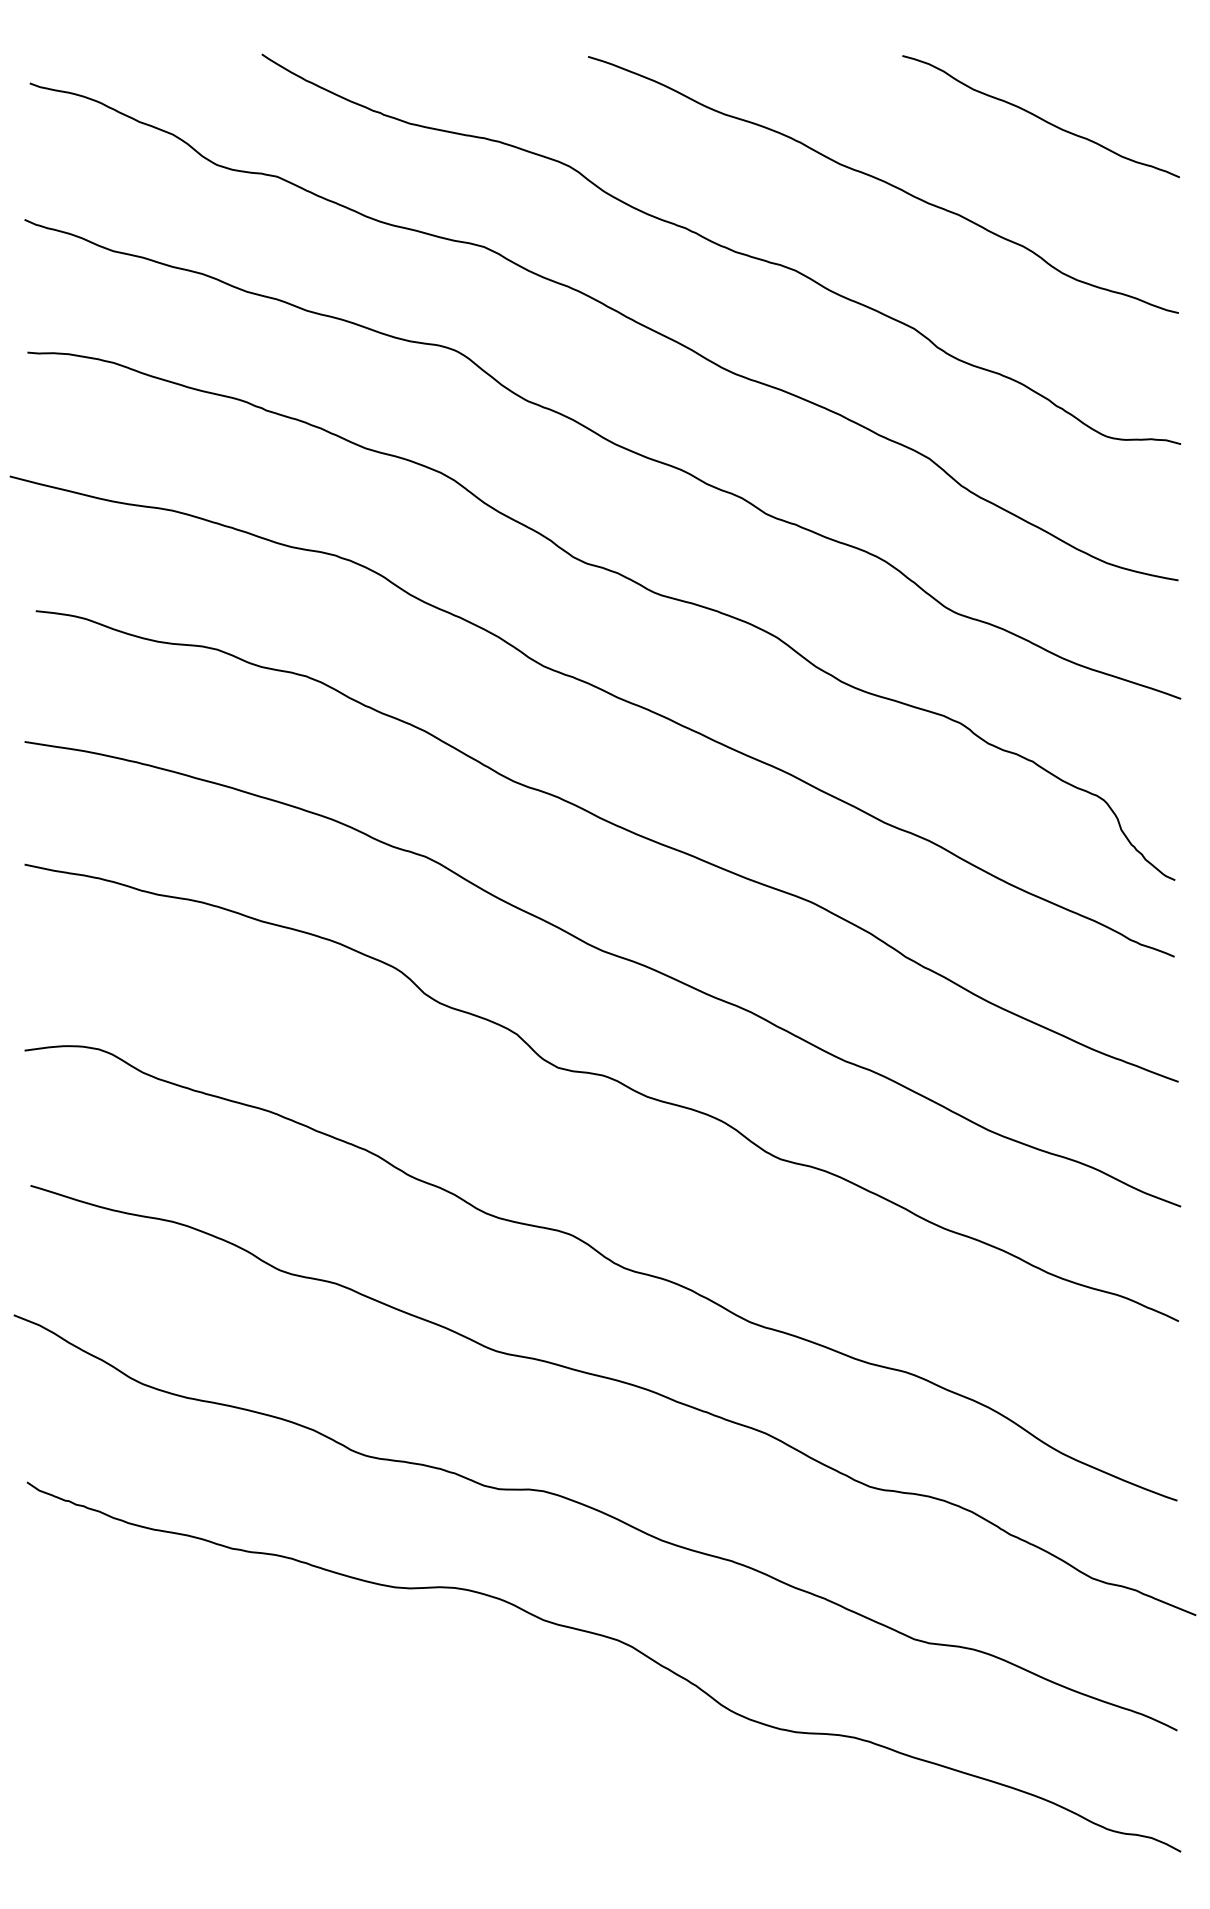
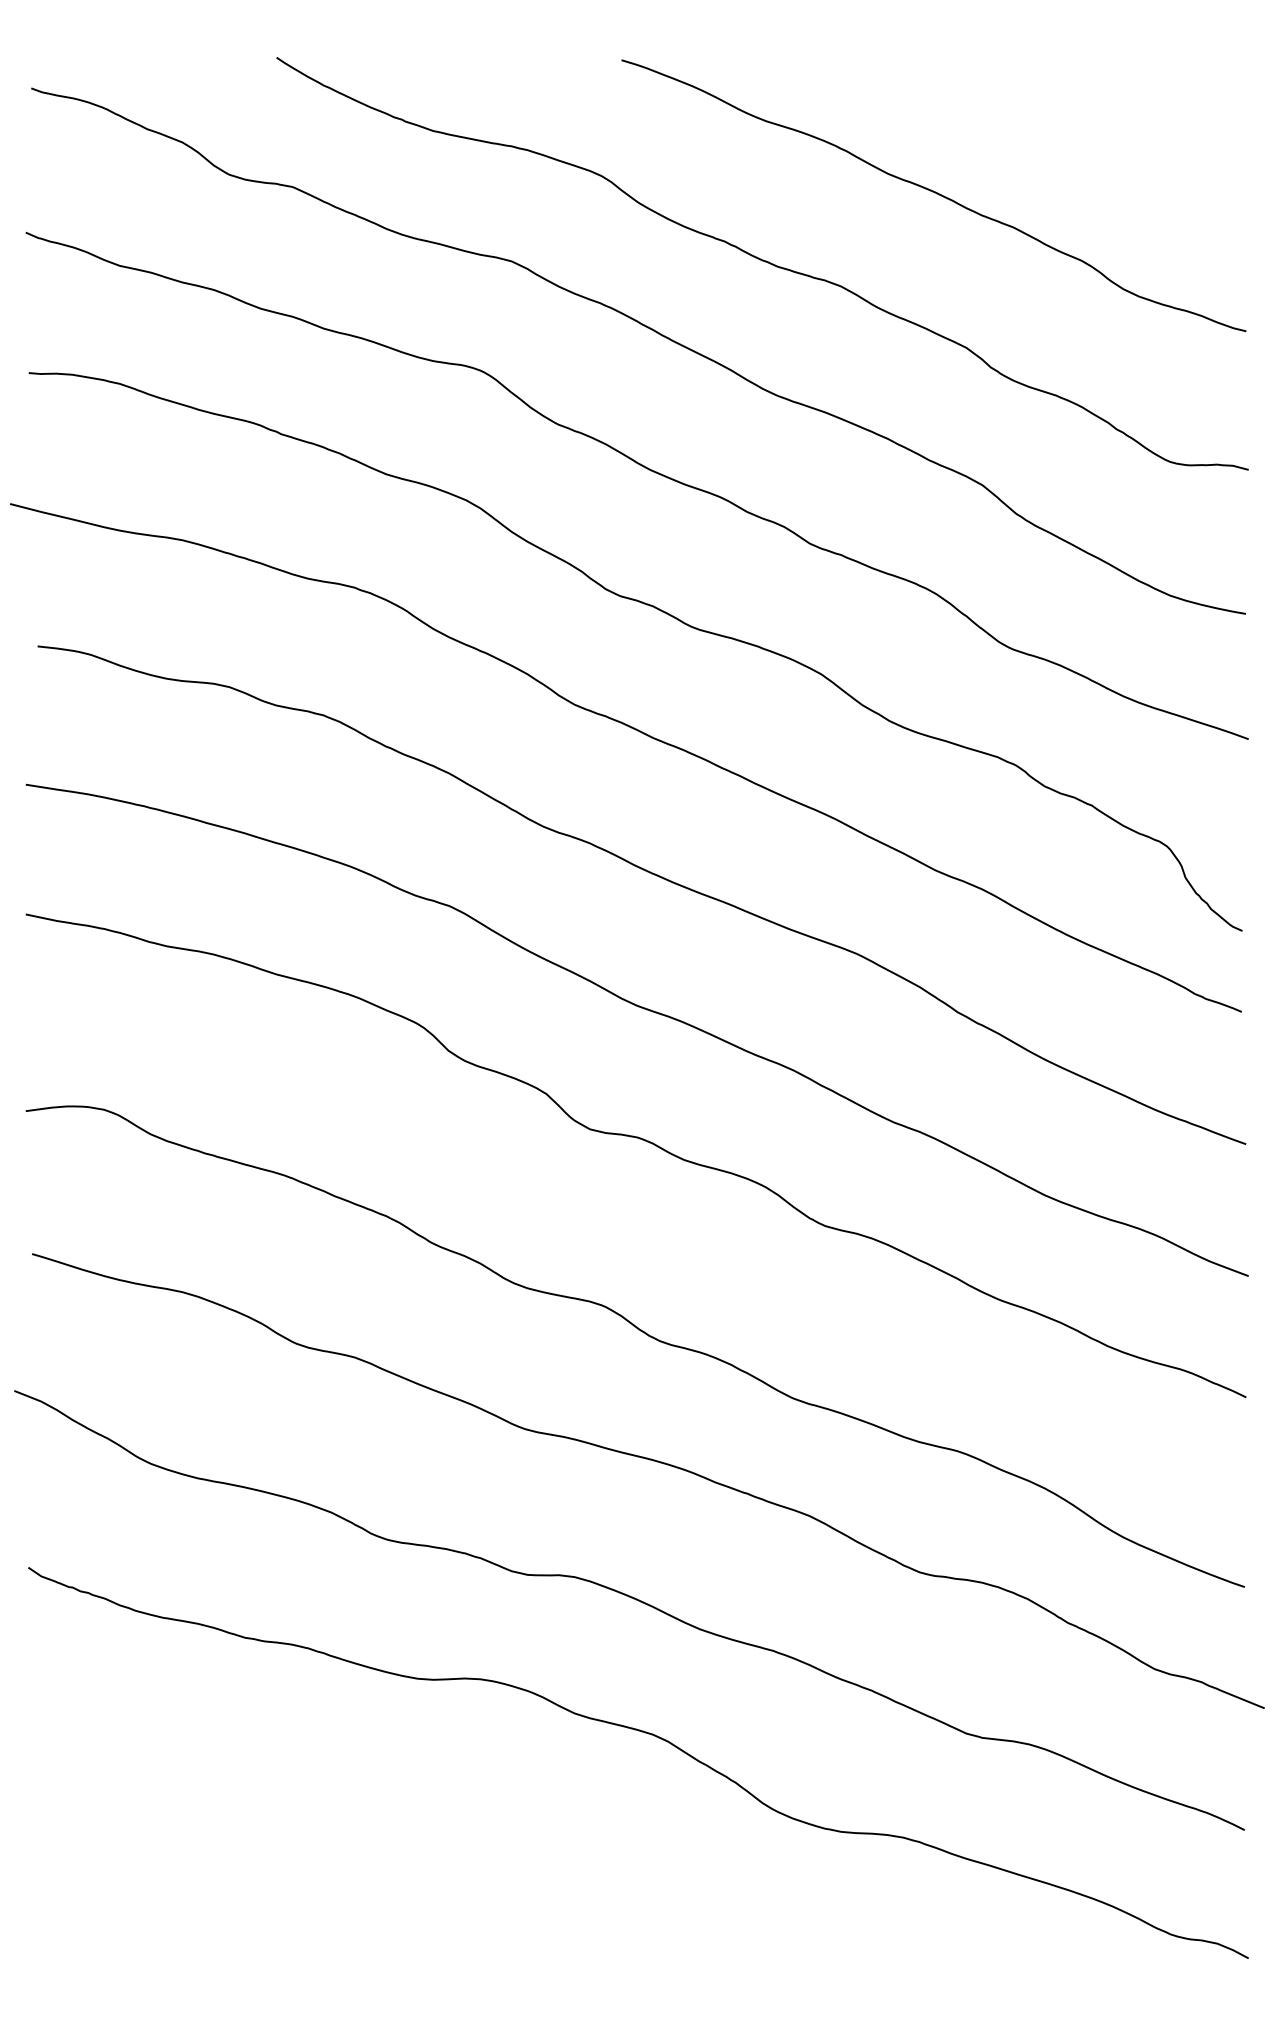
curve: (1040, 117) -> (1100, 124), removed

